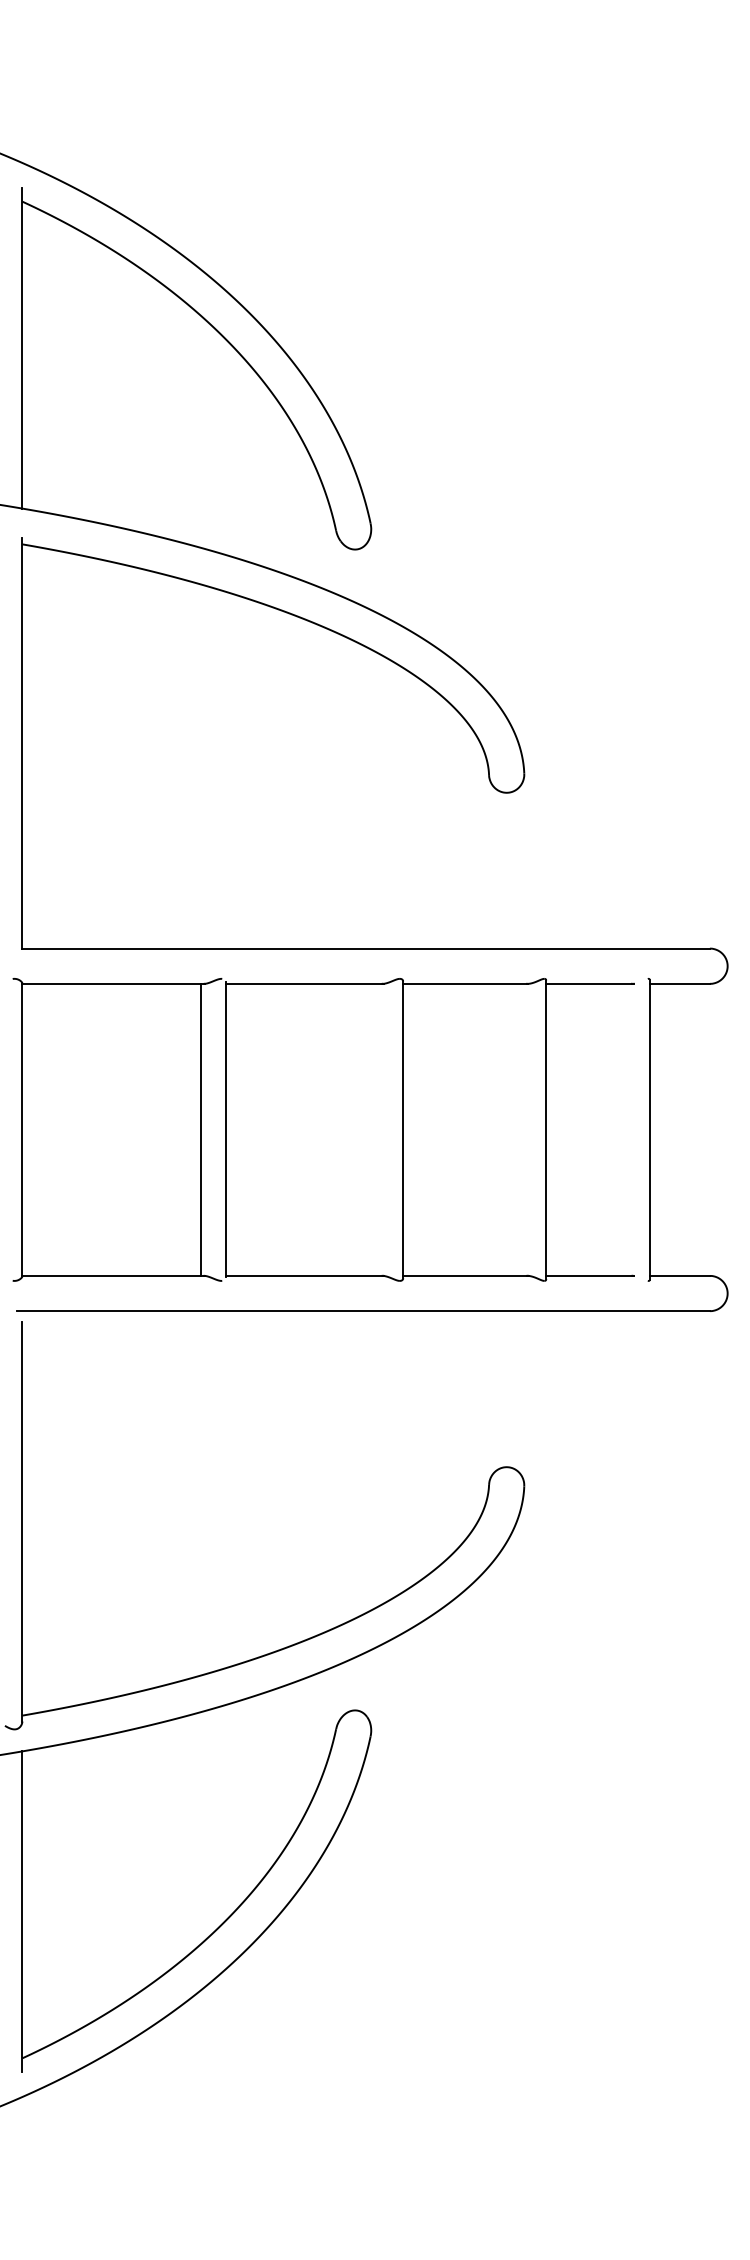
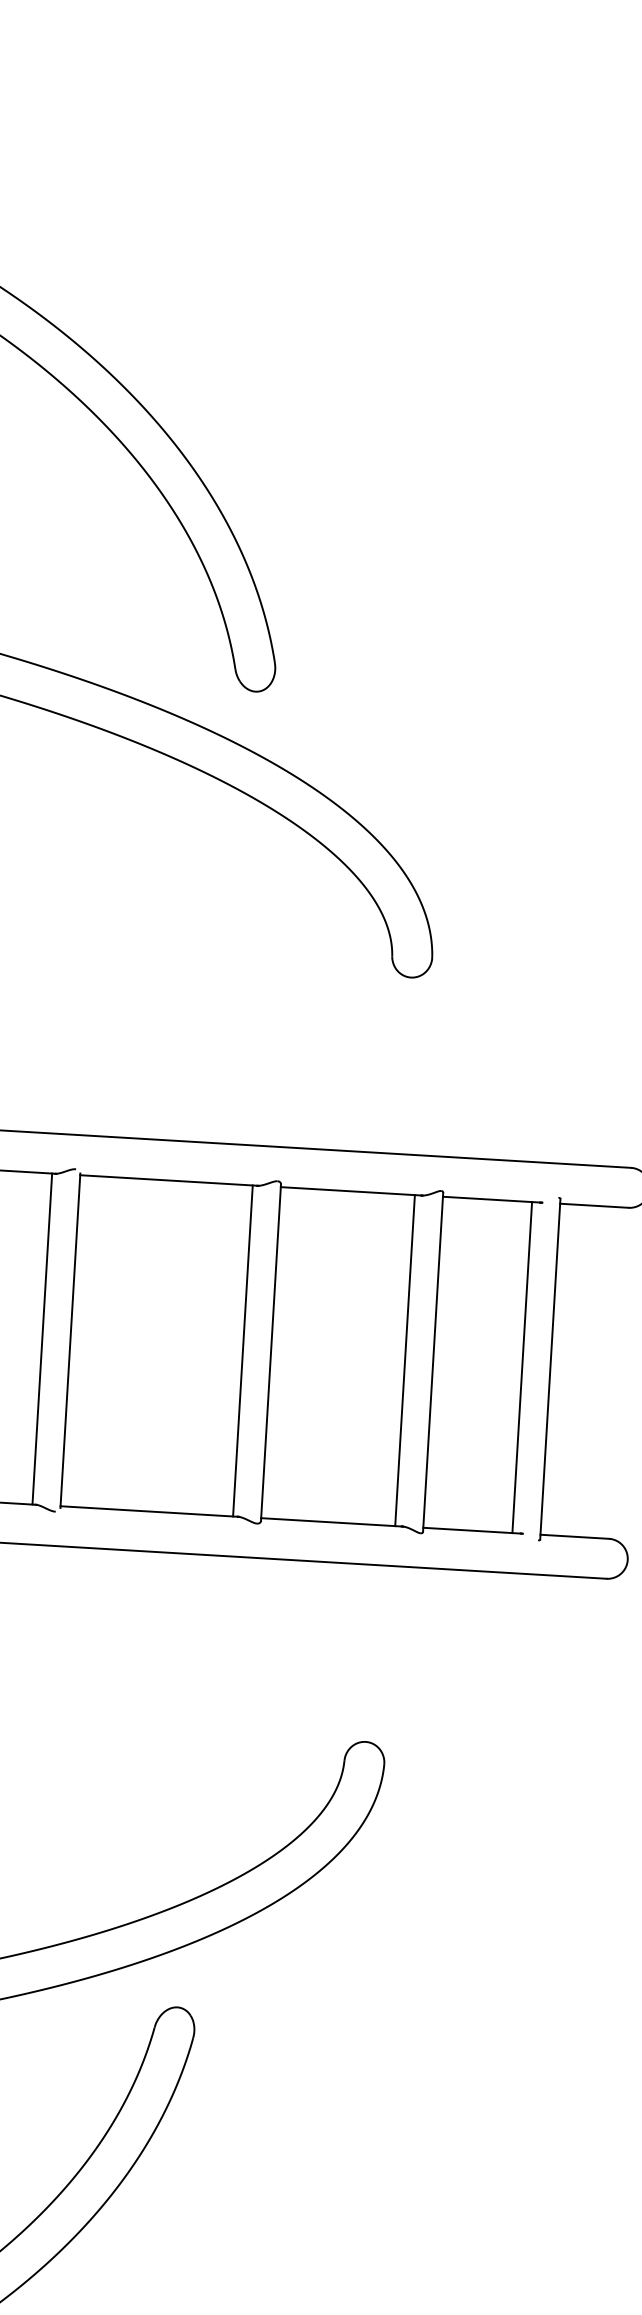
line: (378, 1129) -> (243, 1350), added
line: (521, 1129) -> (405, 1360), added
line: (624, 1129) -> (521, 1367), added

